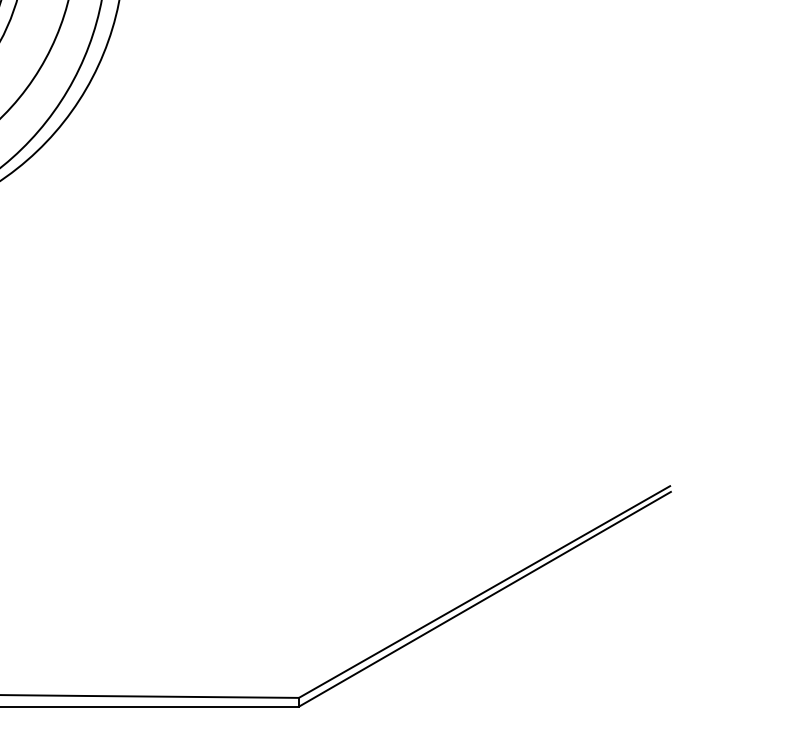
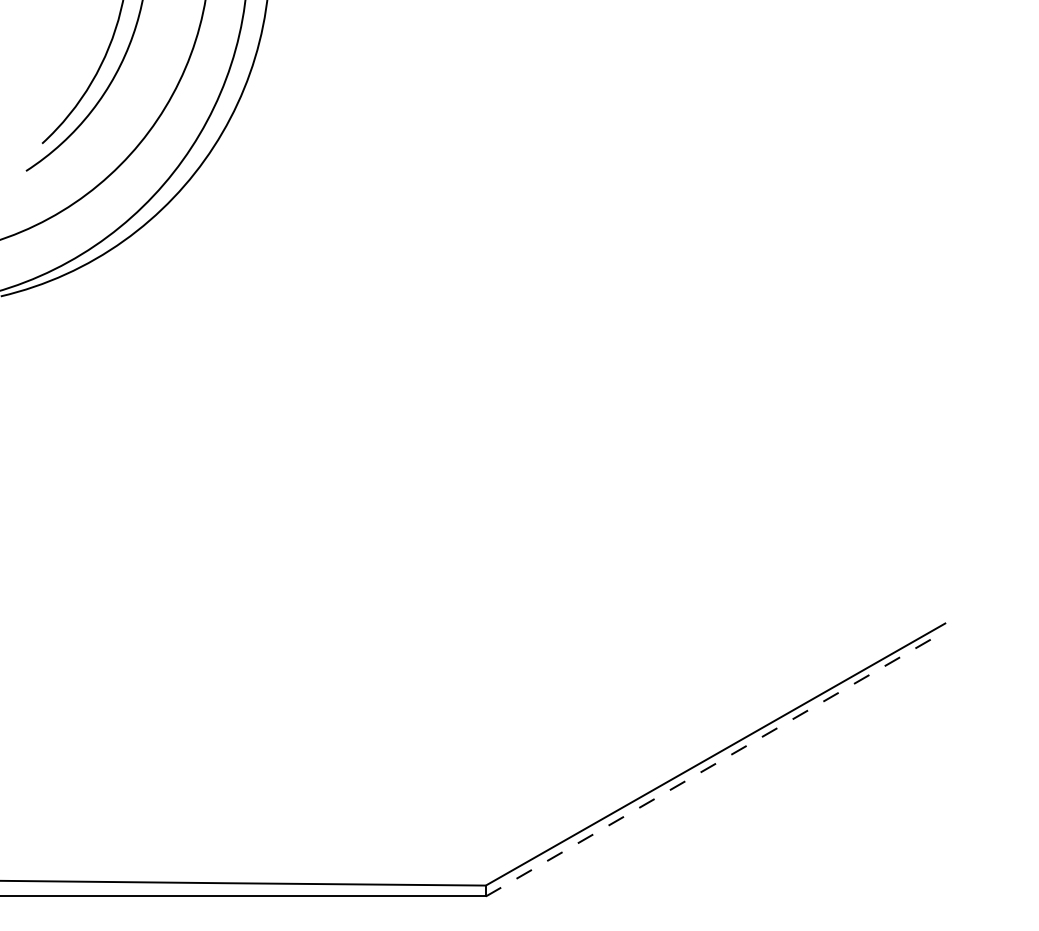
line: (484, 599) -> (715, 763), solid -> dashed

